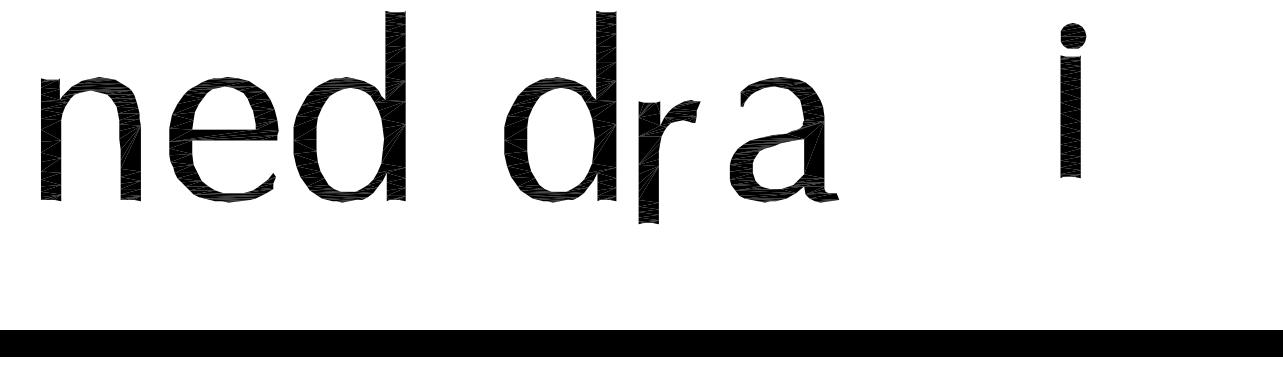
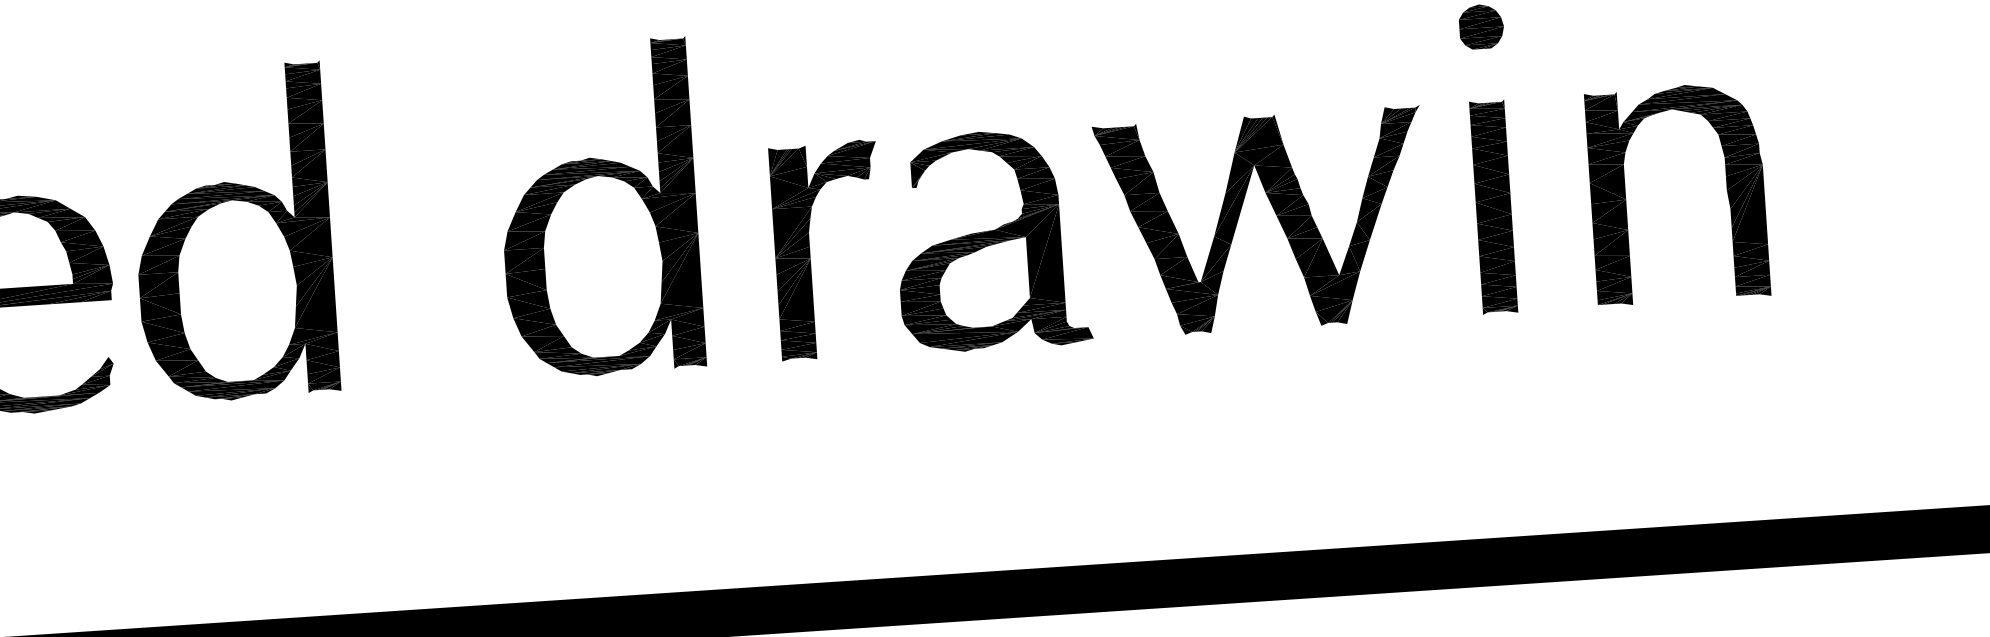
part: (1070, 116) -> (1493, 206), moved
part: (948, 136) -> (1276, 215), added
part: (1208, 139) -> (1727, 191), added
part: (658, 162) -> (809, 252), moved

